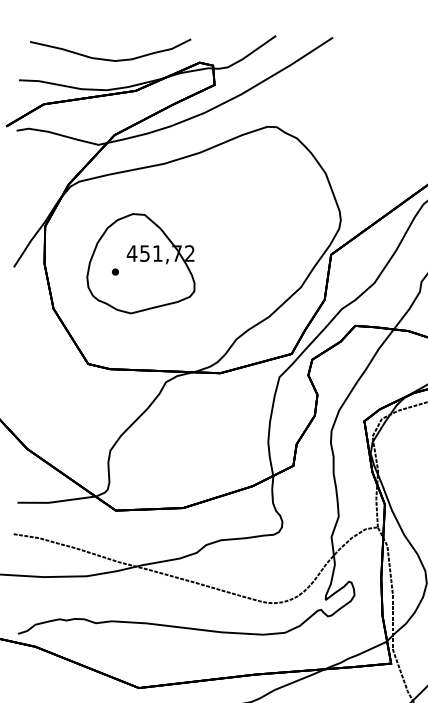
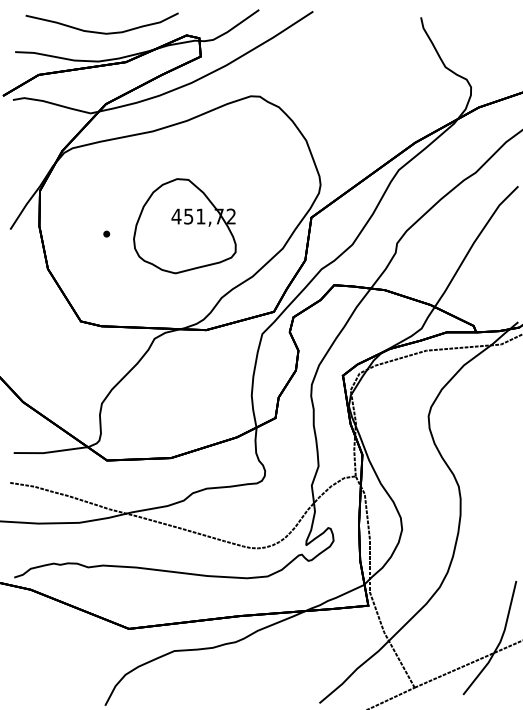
part: (140, 264) -> (184, 226), moved

